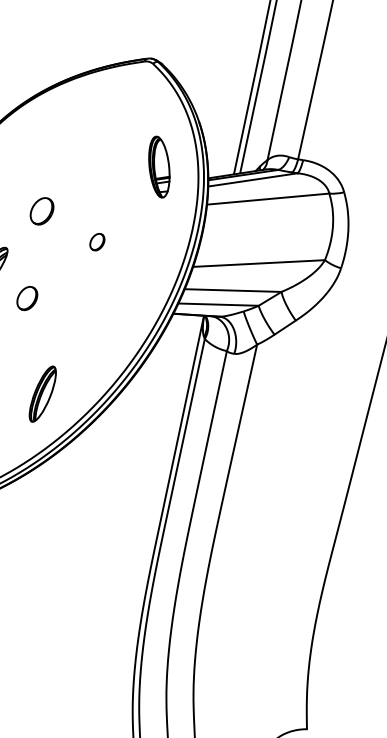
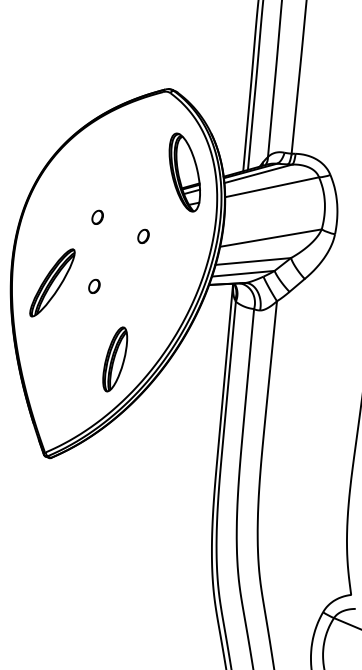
part: (159, 167) -> (184, 172), size x1.67
part: (41, 209) -> (97, 216), size x0.62
part: (27, 297) -> (94, 285), size x0.71
part: (43, 394) -> (115, 359), size x1.43

